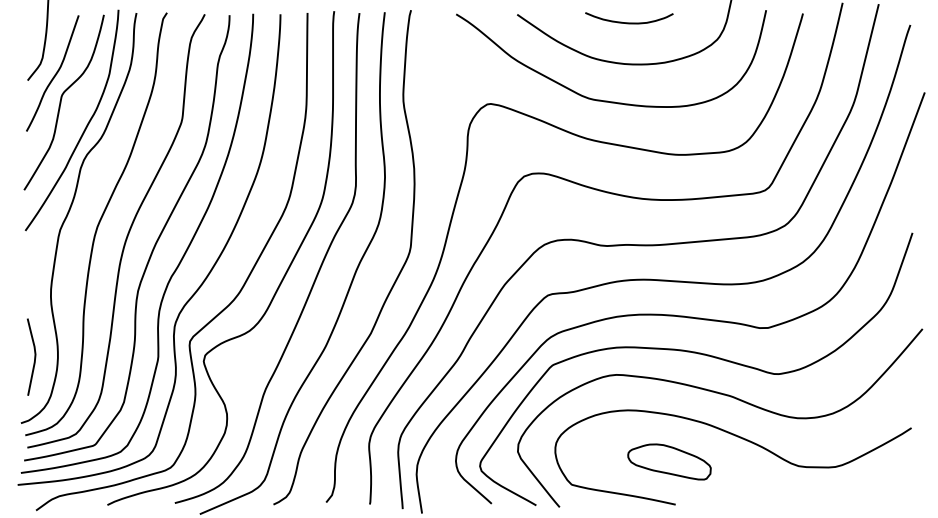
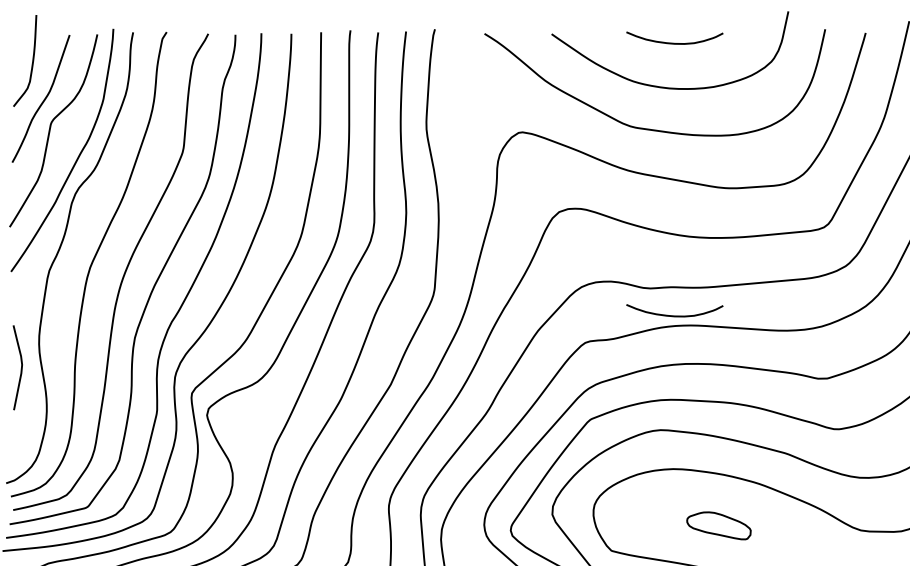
curve: (629, 270) -> (675, 315), added
curve: (34, 356) -> (21, 367), moved
part: (669, 461) -> (718, 525), size x0.7

